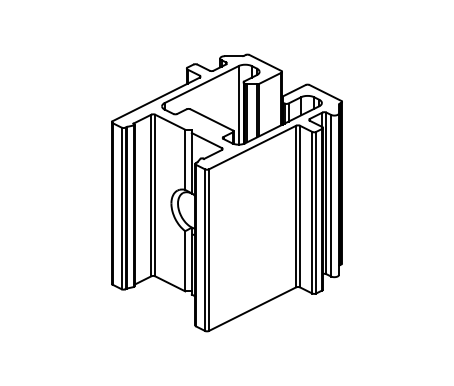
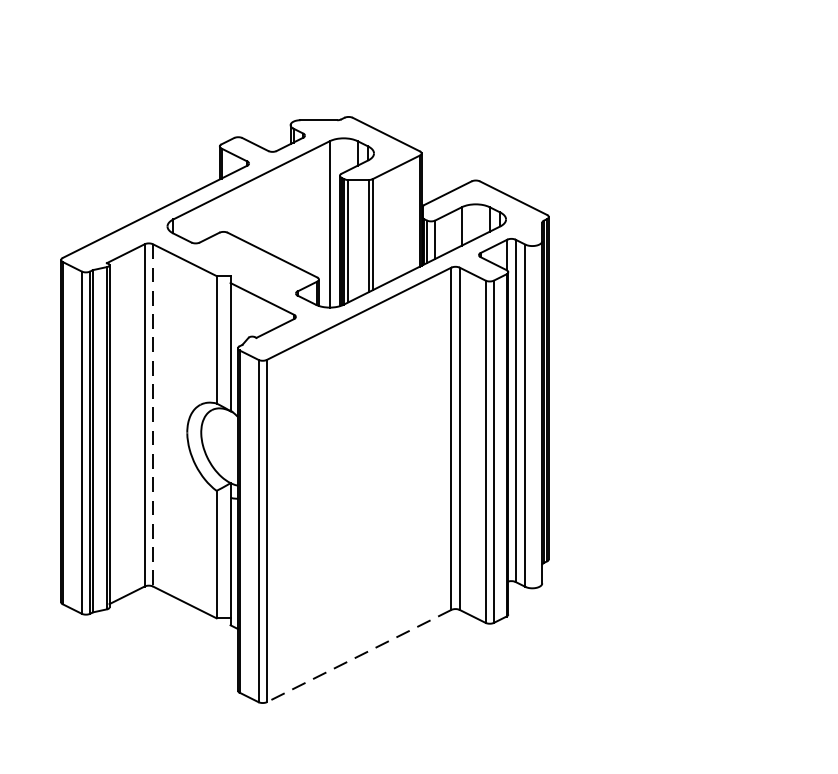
line: (155, 195) -> (153, 415), solid -> dashed
line: (252, 309) -> (359, 656), solid -> dashed

